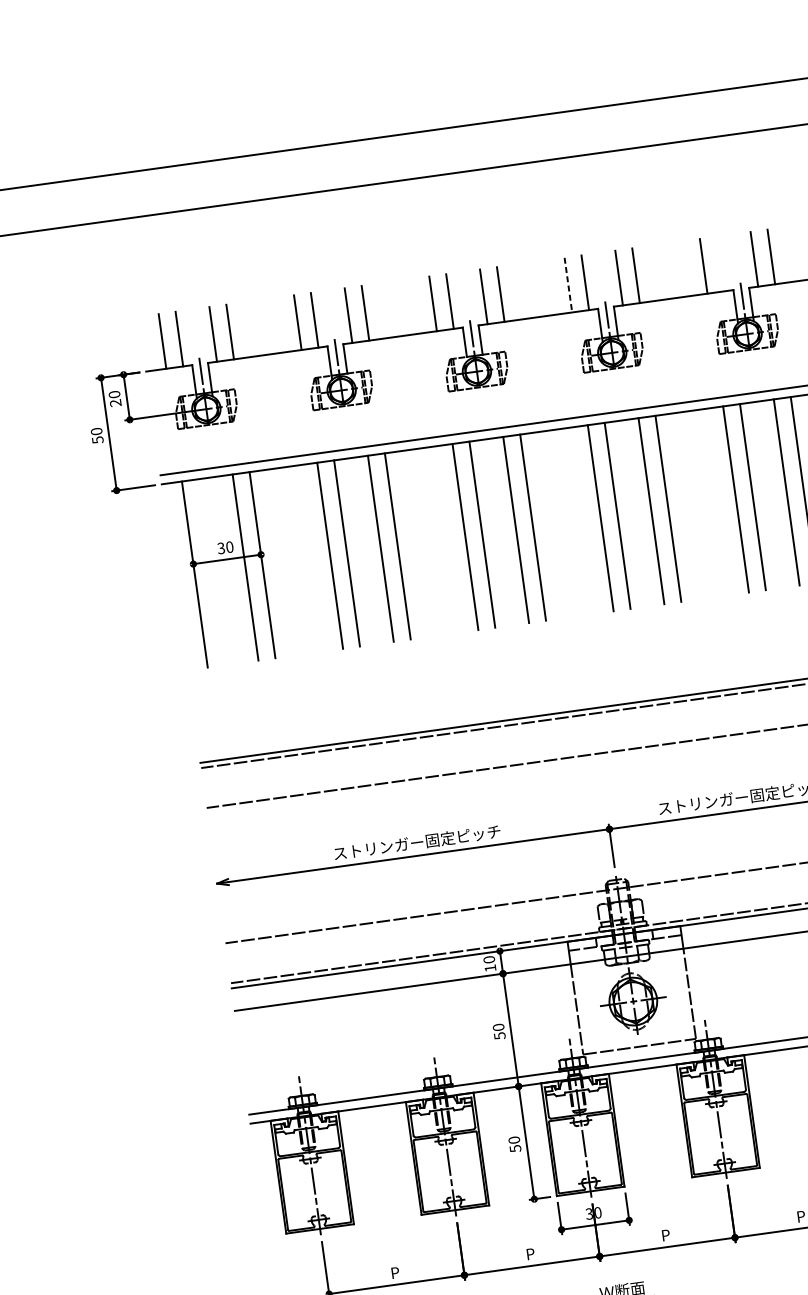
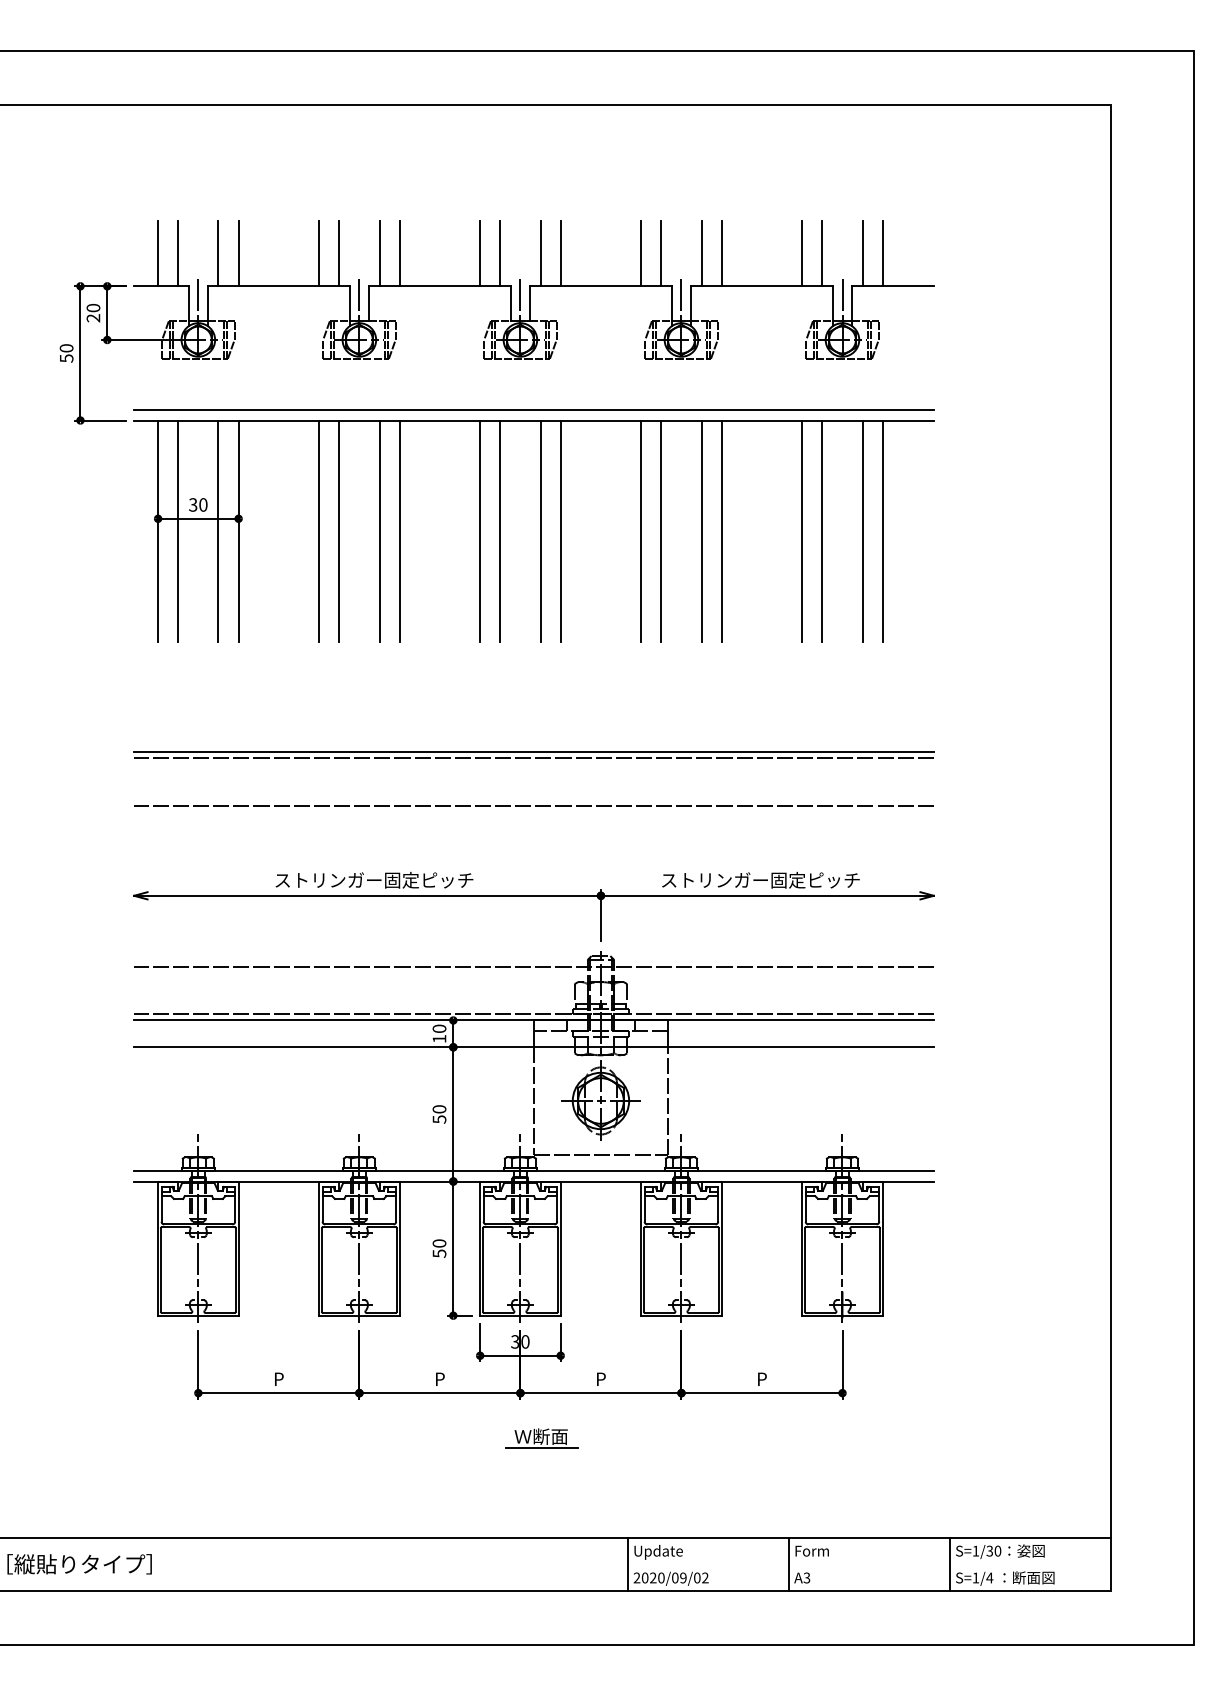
line: (720, 263) -> (822, 253), added
line: (568, 284) -> (641, 253), dashed -> solid
line: (211, 571) -> (178, 530), added

